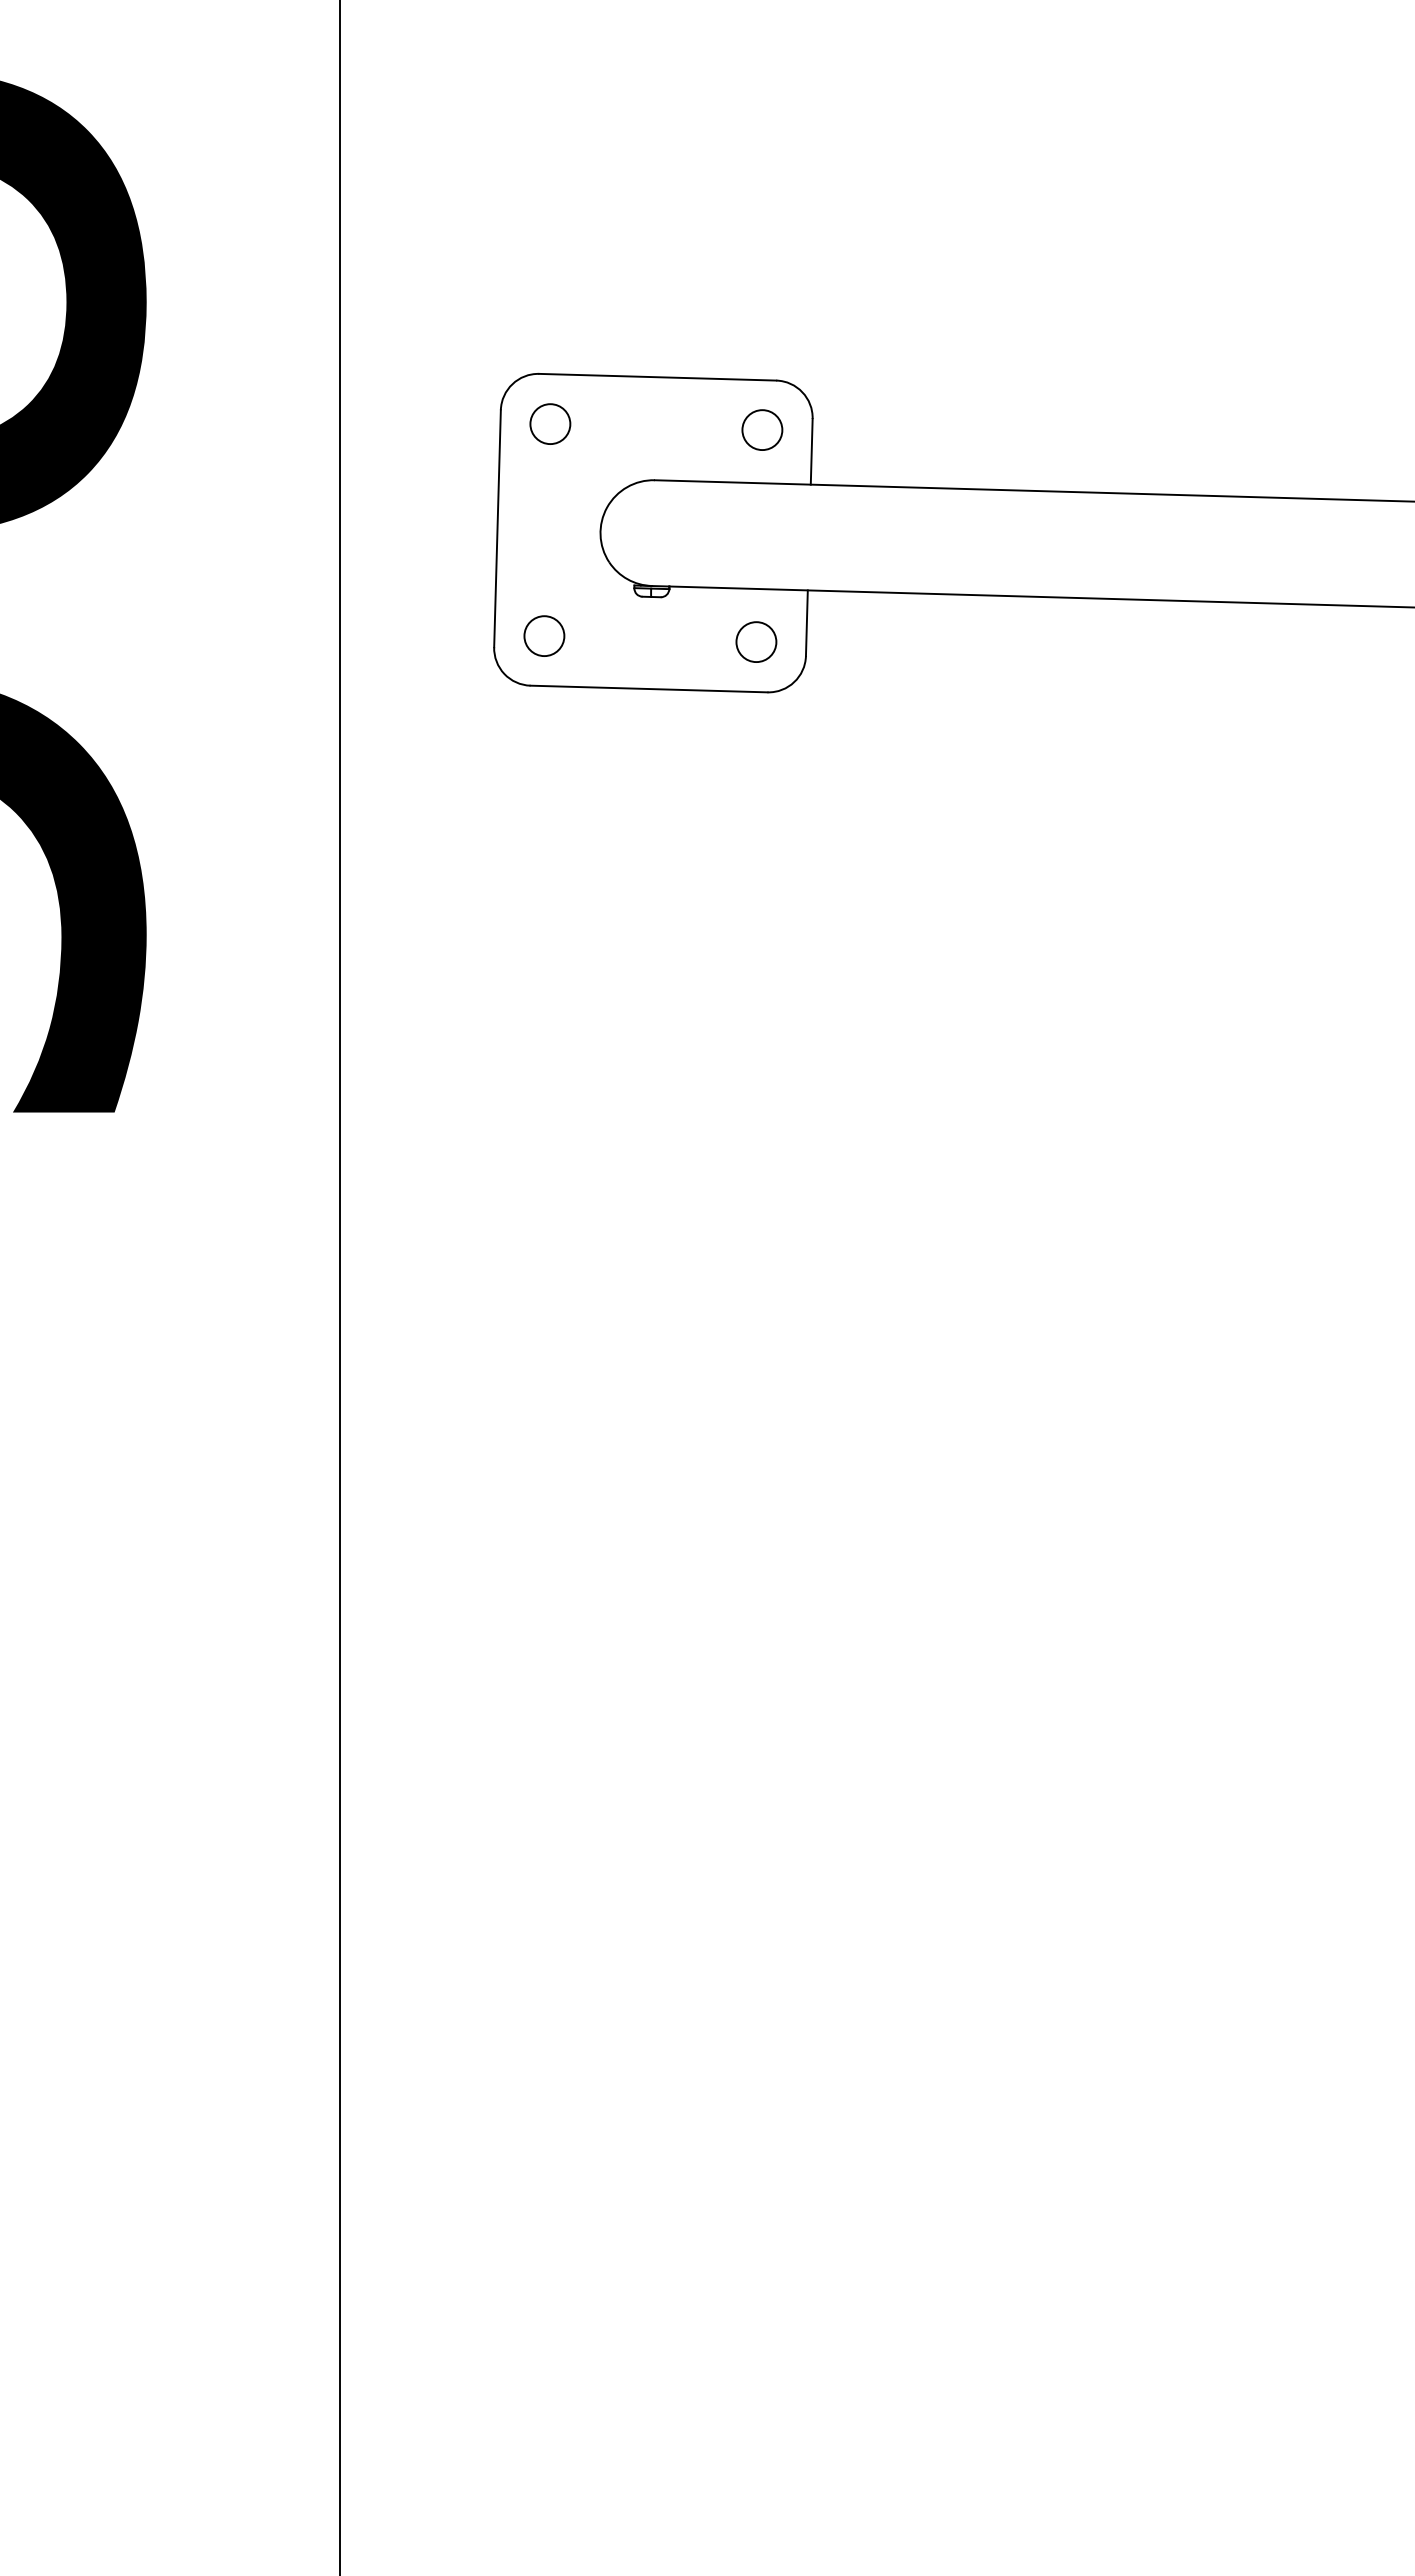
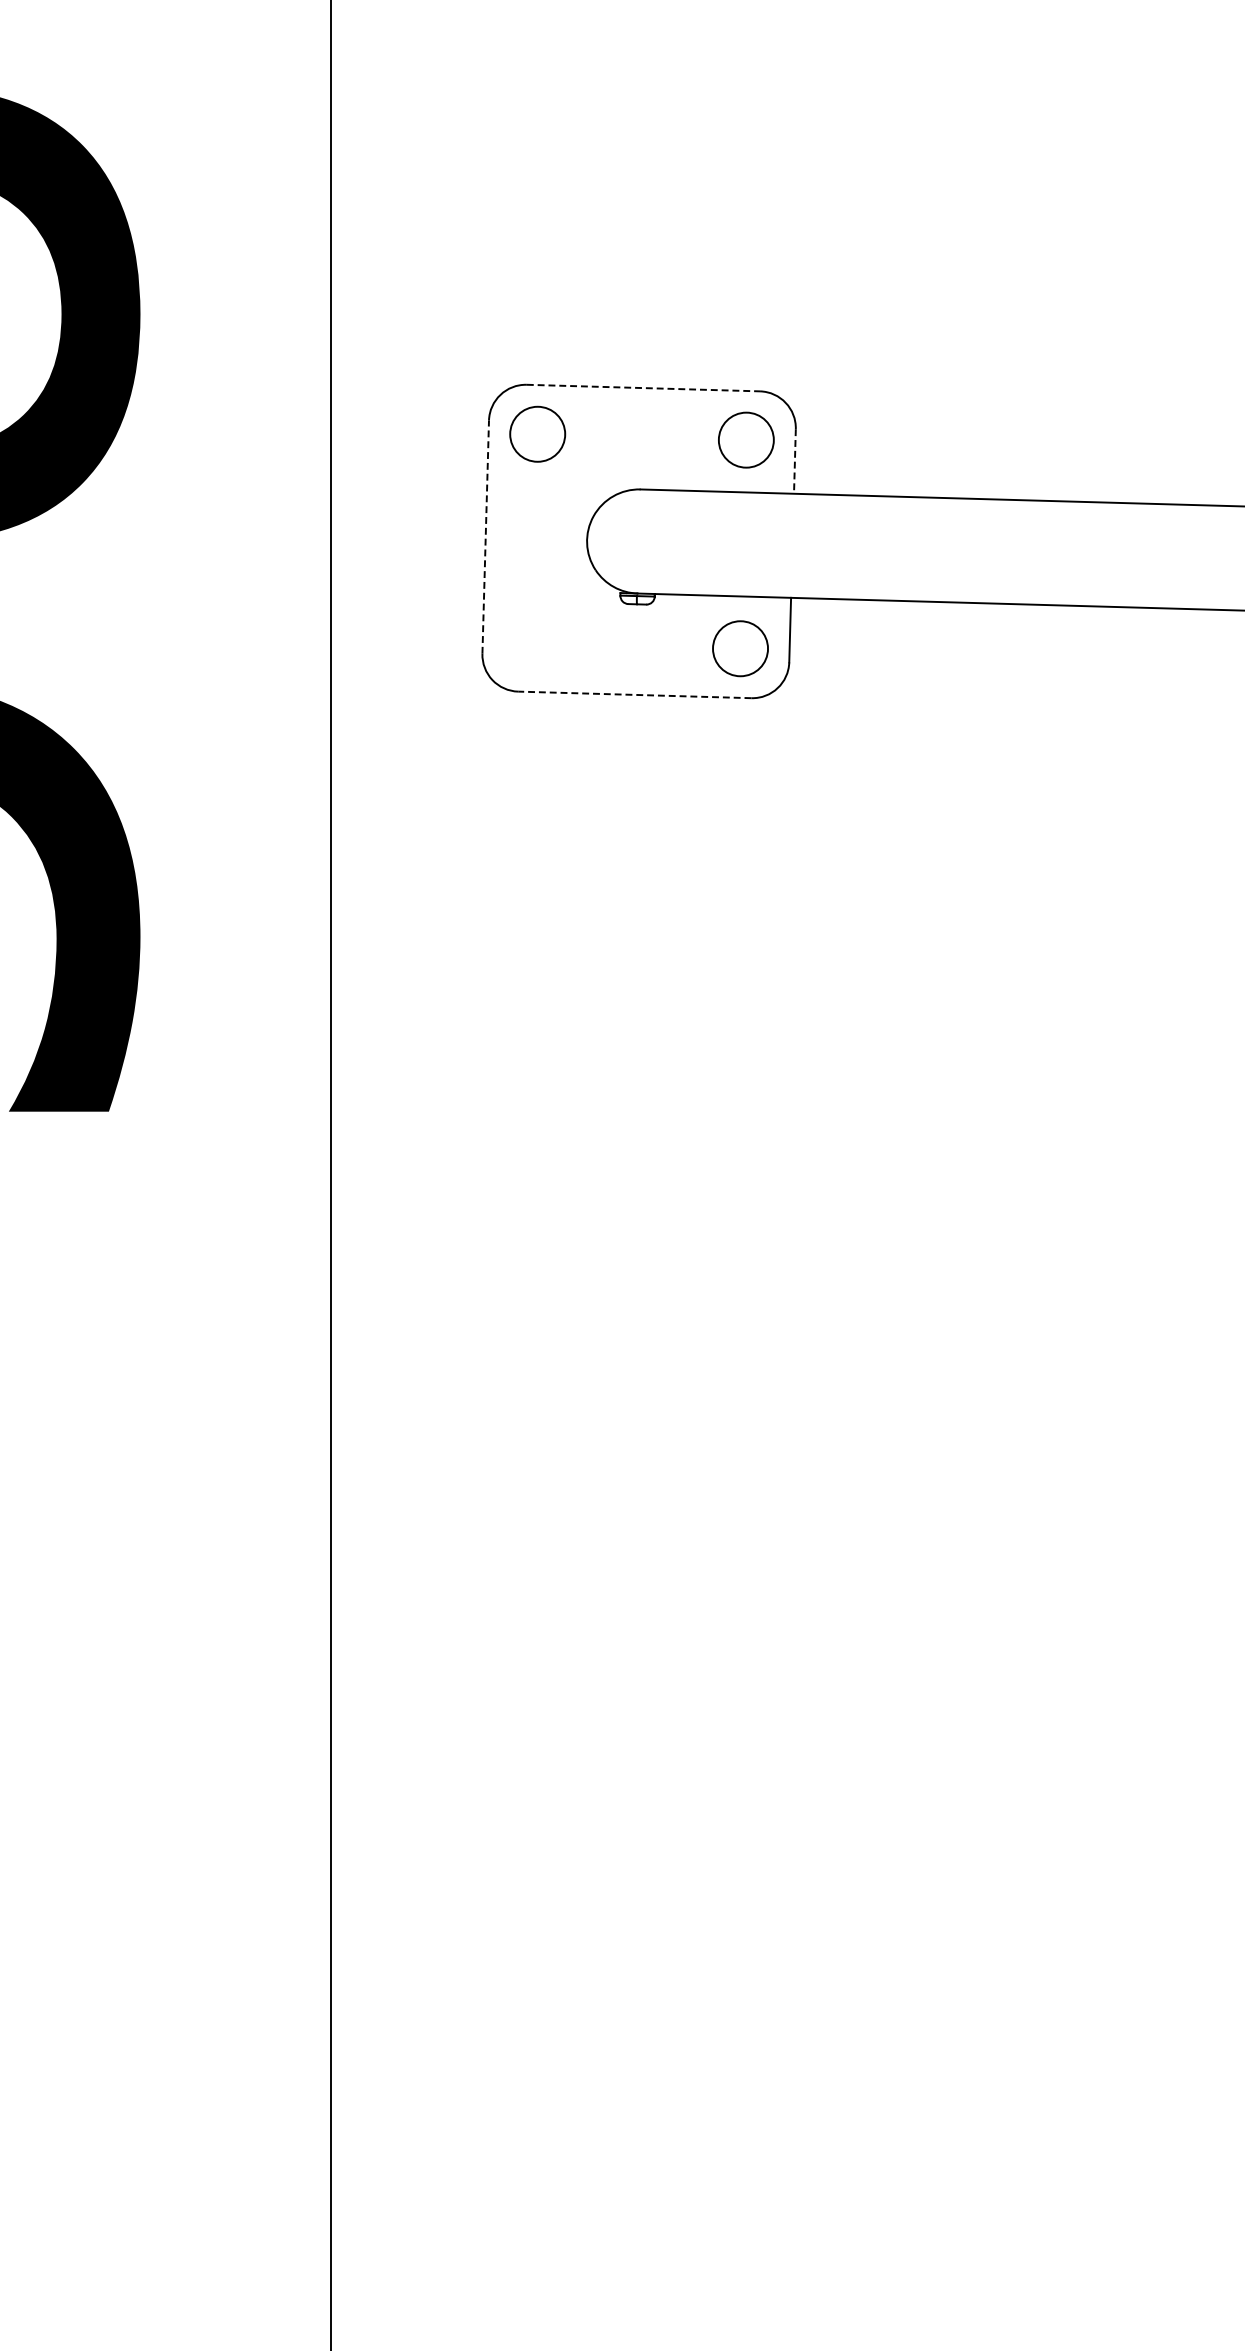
line: (657, 377) -> (643, 388), solid -> dashed
circle: (550, 423) -> (537, 433), size x1.4
circle: (762, 429) -> (746, 439), size x1.4
line: (811, 451) -> (794, 461), solid -> dashed
line: (497, 528) -> (485, 536), solid -> dashed
circle: (544, 635) -> (531, 642), removed
circle: (756, 642) -> (740, 649), size x1.4
line: (649, 689) -> (635, 695), solid -> dashed

